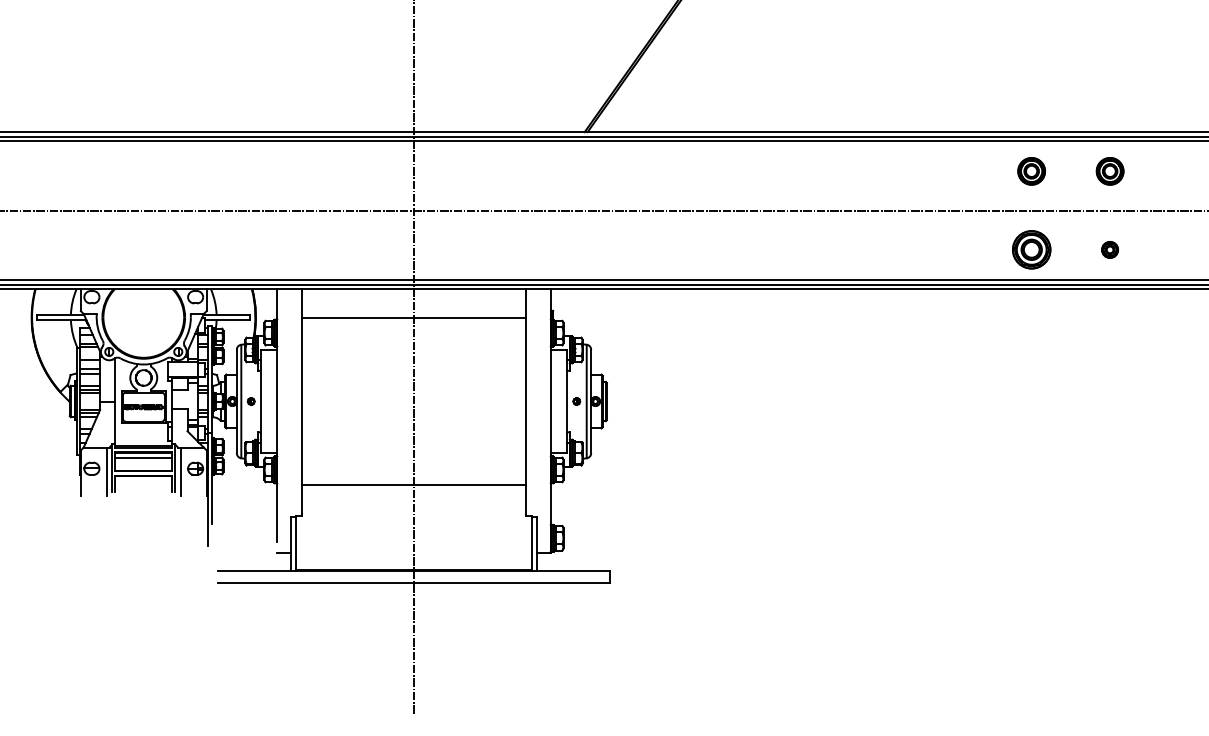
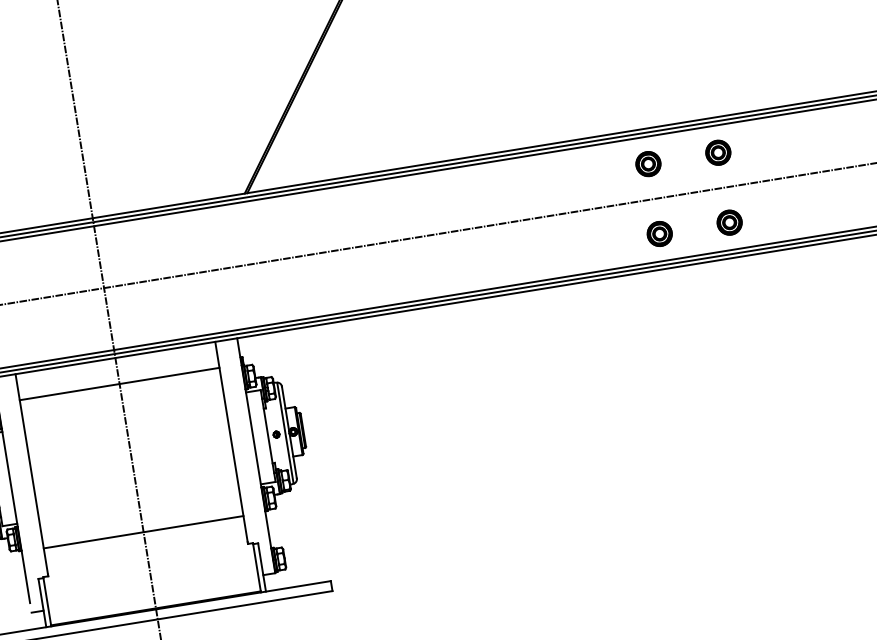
part: (1031, 249) -> (659, 233), size x0.71
part: (1109, 249) -> (729, 222), size x1.67

